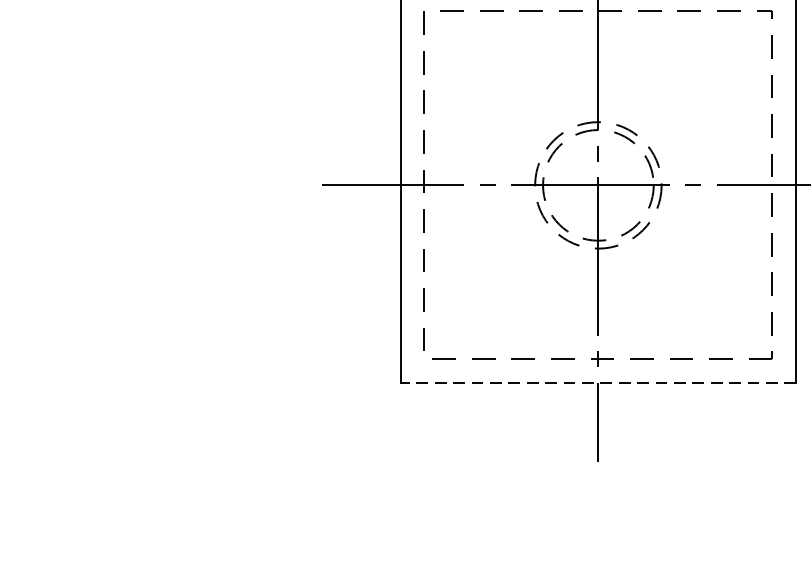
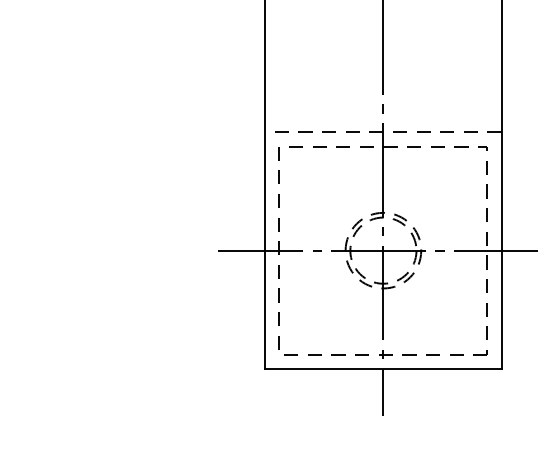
line: (596, 382) -> (382, 368), dashed -> solid

